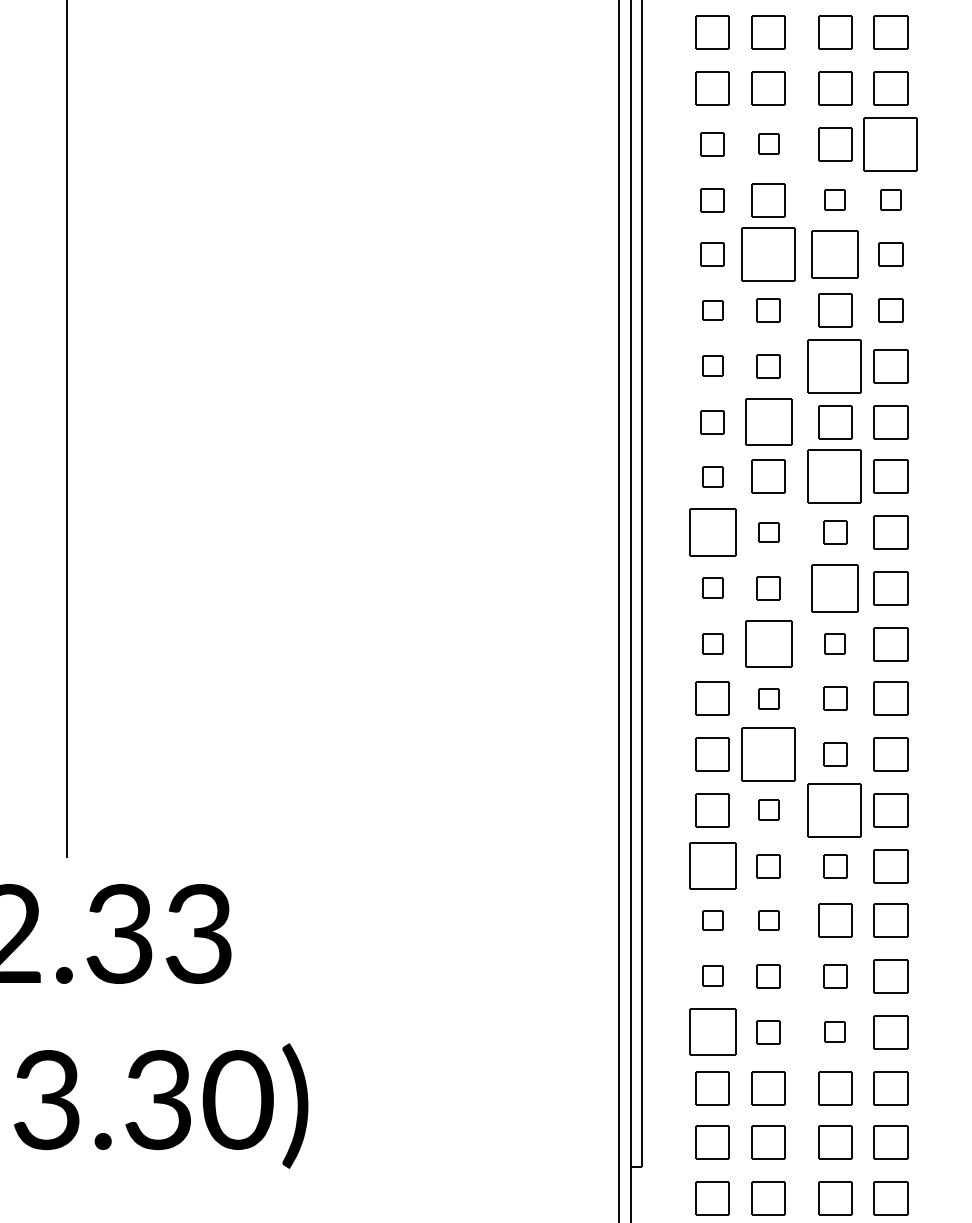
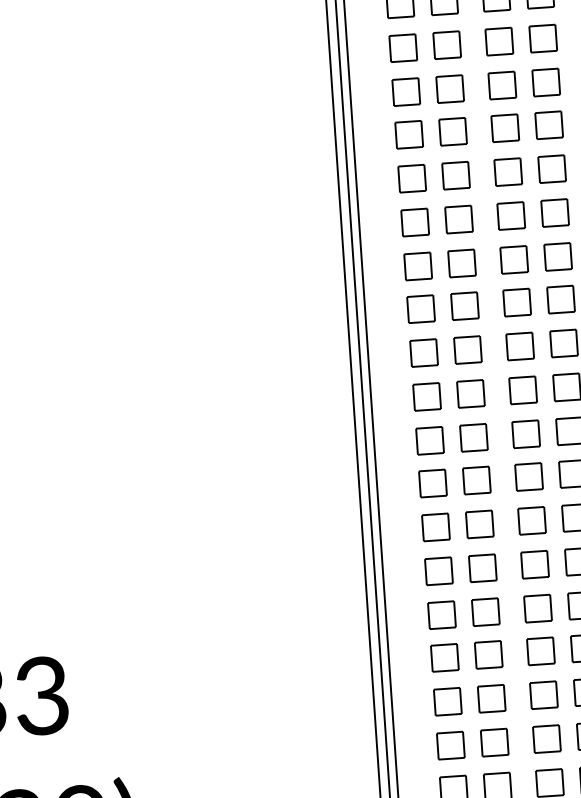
part: (712, 144) -> (403, 48), size x1.43
part: (768, 144) -> (447, 45), size x1.67
part: (890, 144) -> (542, 38), size x0.62
part: (712, 200) -> (406, 92), size x1.43
part: (835, 200) -> (502, 85), size x1.67
part: (890, 200) -> (545, 82), size x1.67
part: (712, 254) -> (408, 134), size x1.43
part: (768, 254) -> (452, 131), size x0.62
part: (835, 254) -> (505, 128), size x0.71
part: (890, 254) -> (548, 125), size x1.43
part: (712, 310) -> (411, 178), size x1.67
part: (768, 310) -> (455, 175), size x1.43
part: (890, 310) -> (551, 169), size x1.43
part: (712, 366) -> (414, 222), size x1.67
part: (768, 366) -> (458, 219), size x1.43
part: (835, 366) -> (511, 216), size x0.62
part: (712, 422) -> (417, 266), size x1.43
part: (768, 422) -> (461, 263), size x0.71
part: (712, 476) -> (420, 309), size x1.67
part: (835, 476) -> (517, 302), size x0.62
part: (712, 532) -> (423, 353), size x0.71
part: (768, 532) -> (467, 350), size x1.67
part: (835, 532) -> (520, 346), size x1.43
part: (712, 588) -> (426, 397), size x1.67
part: (768, 588) -> (470, 394), size x1.43
part: (835, 588) -> (523, 390), size x0.71
part: (712, 644) -> (429, 441), size x1.67
part: (768, 644) -> (473, 438), size x0.71
part: (835, 644) -> (526, 434), size x1.67
part: (768, 698) -> (476, 480), size x1.67
part: (835, 698) -> (529, 476), size x1.43
part: (768, 754) -> (479, 524), size x0.62
part: (835, 754) -> (532, 520), size x1.43
part: (768, 810) -> (482, 568), size x1.67
part: (835, 810) -> (535, 564), size x0.62
part: (712, 866) -> (441, 615), size x0.71
part: (768, 866) -> (485, 612), size x1.43
part: (835, 866) -> (538, 608), size x1.43
part: (712, 920) -> (444, 657), size x1.67
part: (768, 920) -> (488, 654), size x1.67
part: (712, 976) -> (447, 701), size x1.67
part: (768, 976) -> (491, 698), size x1.43
part: (835, 976) -> (544, 695), size x1.43
part: (712, 1032) -> (450, 745), size x0.71
part: (768, 1032) -> (494, 742), size x1.43
part: (835, 1032) -> (547, 739), size x1.67

